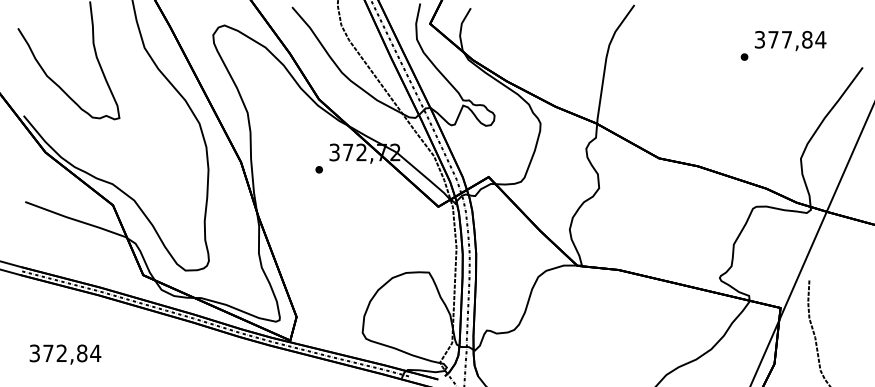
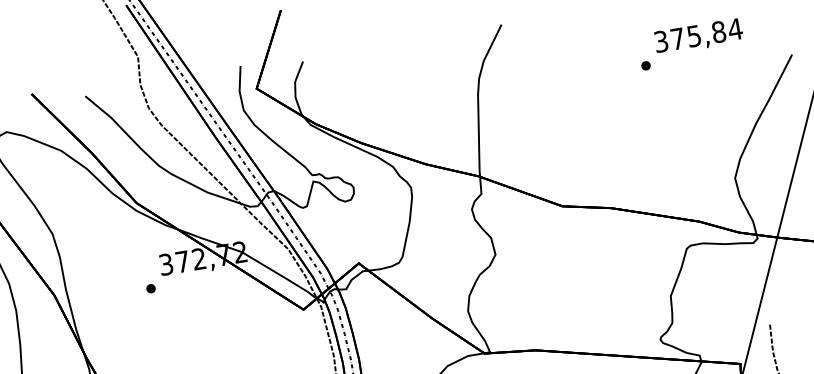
text: (786, 39) -> (693, 35), 377,84 -> 375,84

